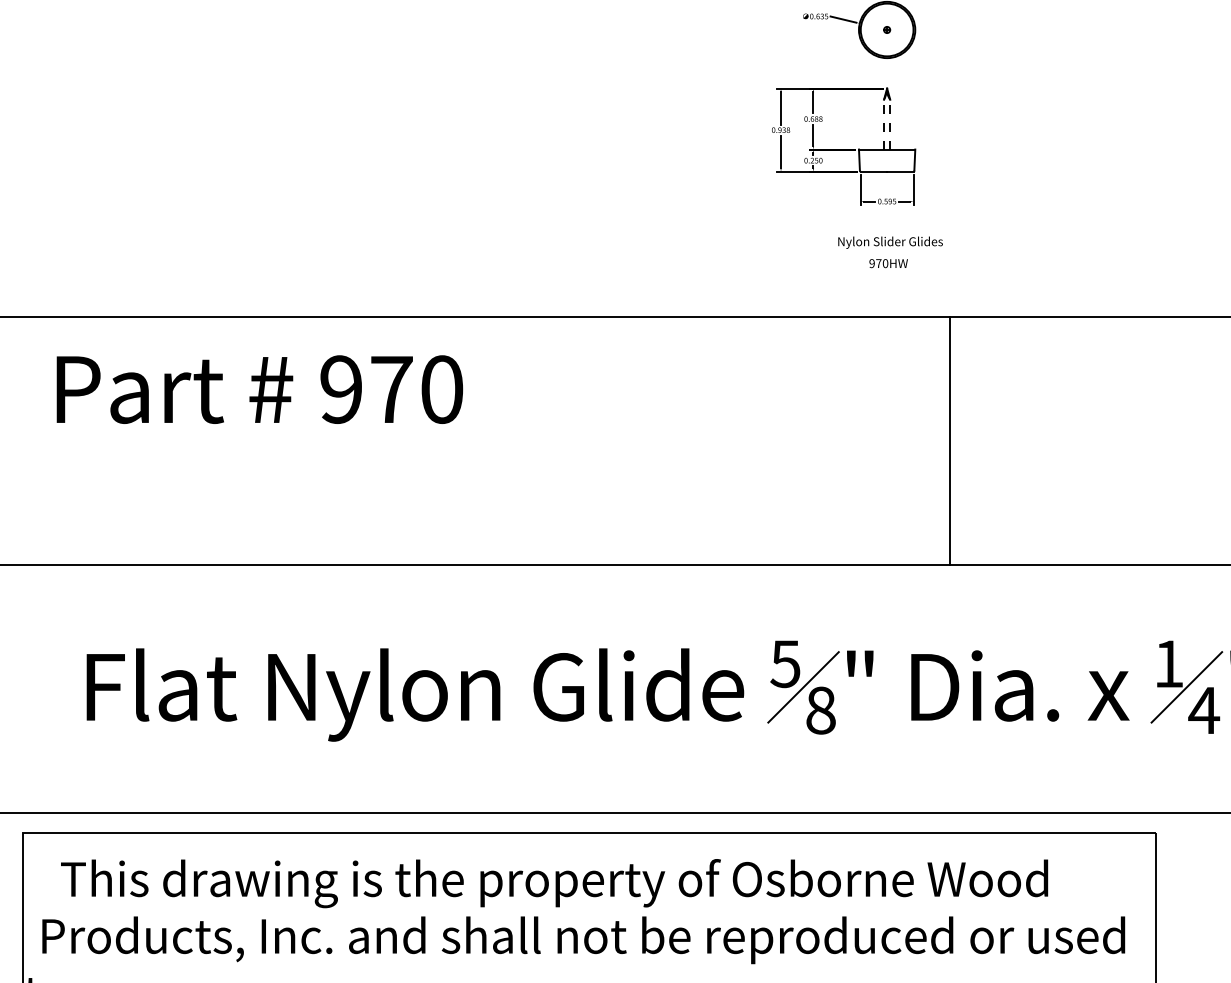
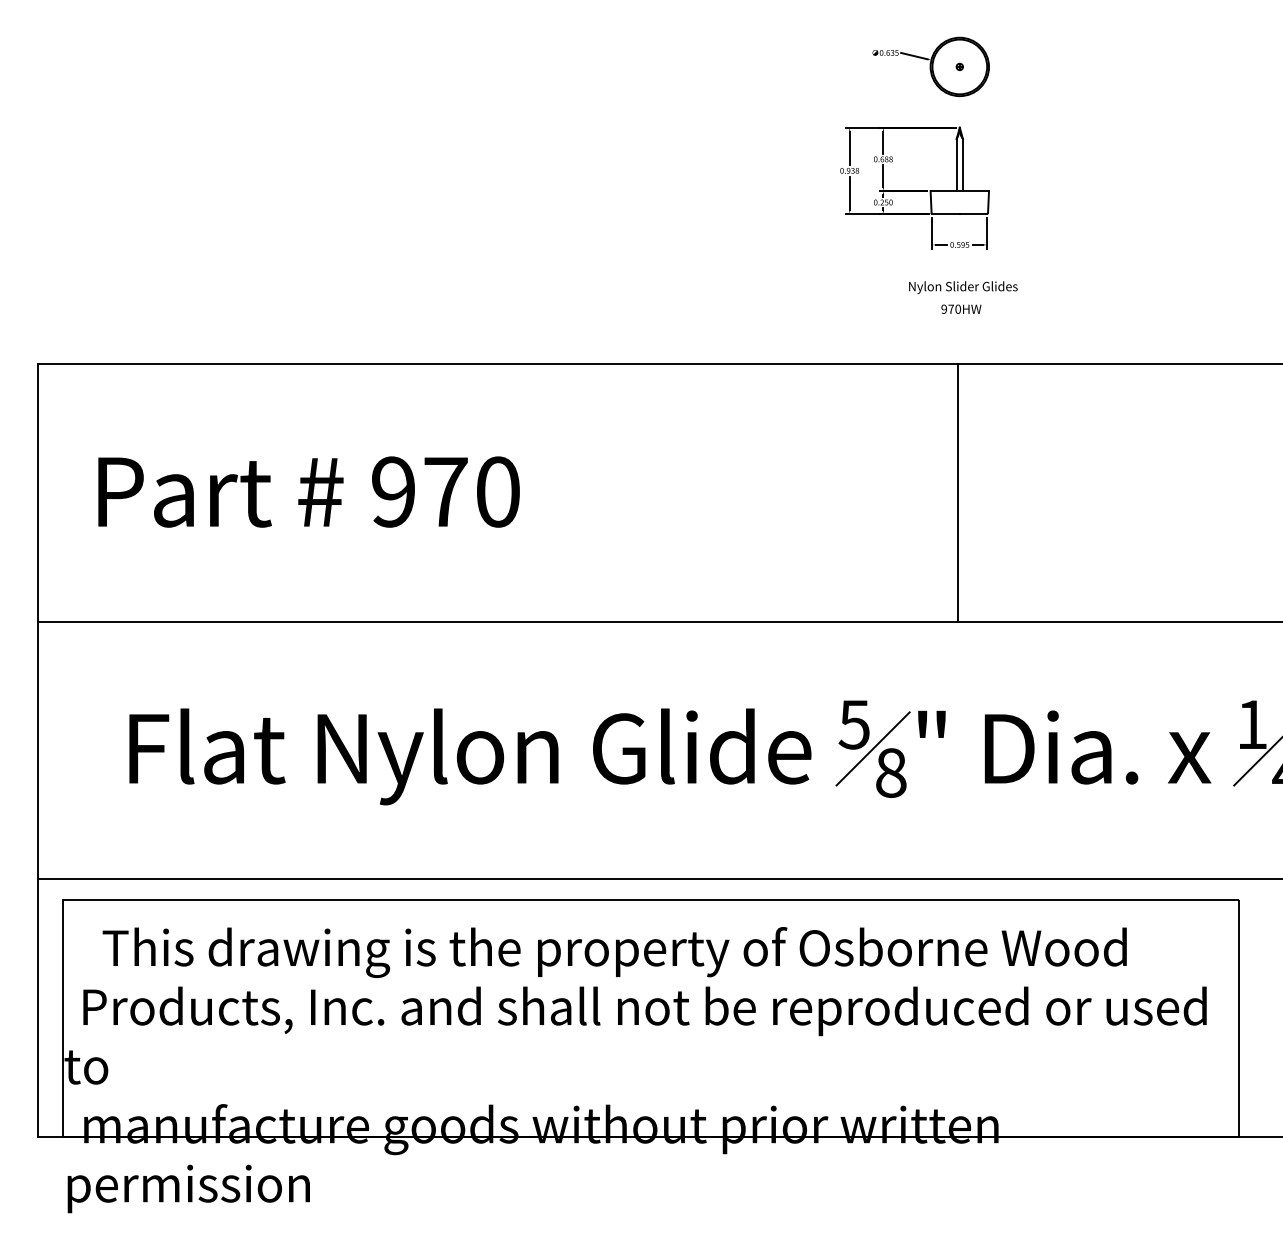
line: (883, 124) -> (956, 165), dashed -> solid
line: (890, 124) -> (963, 165), dashed -> solid
text: (259, 389) -> (308, 491), moved
line: (950, 440) -> (958, 492), moved

